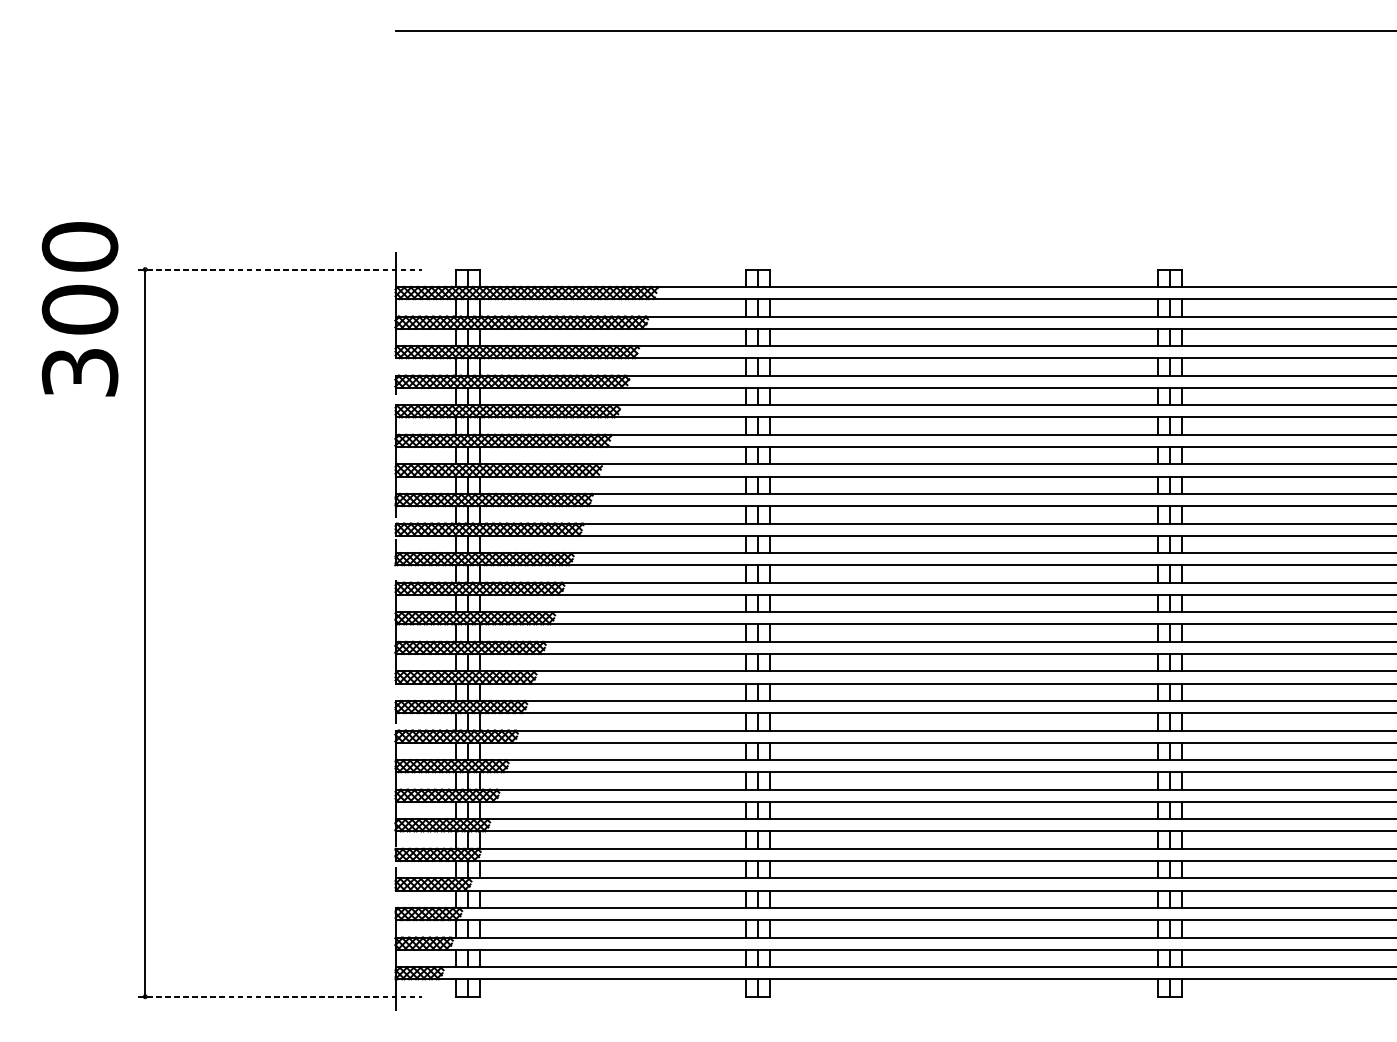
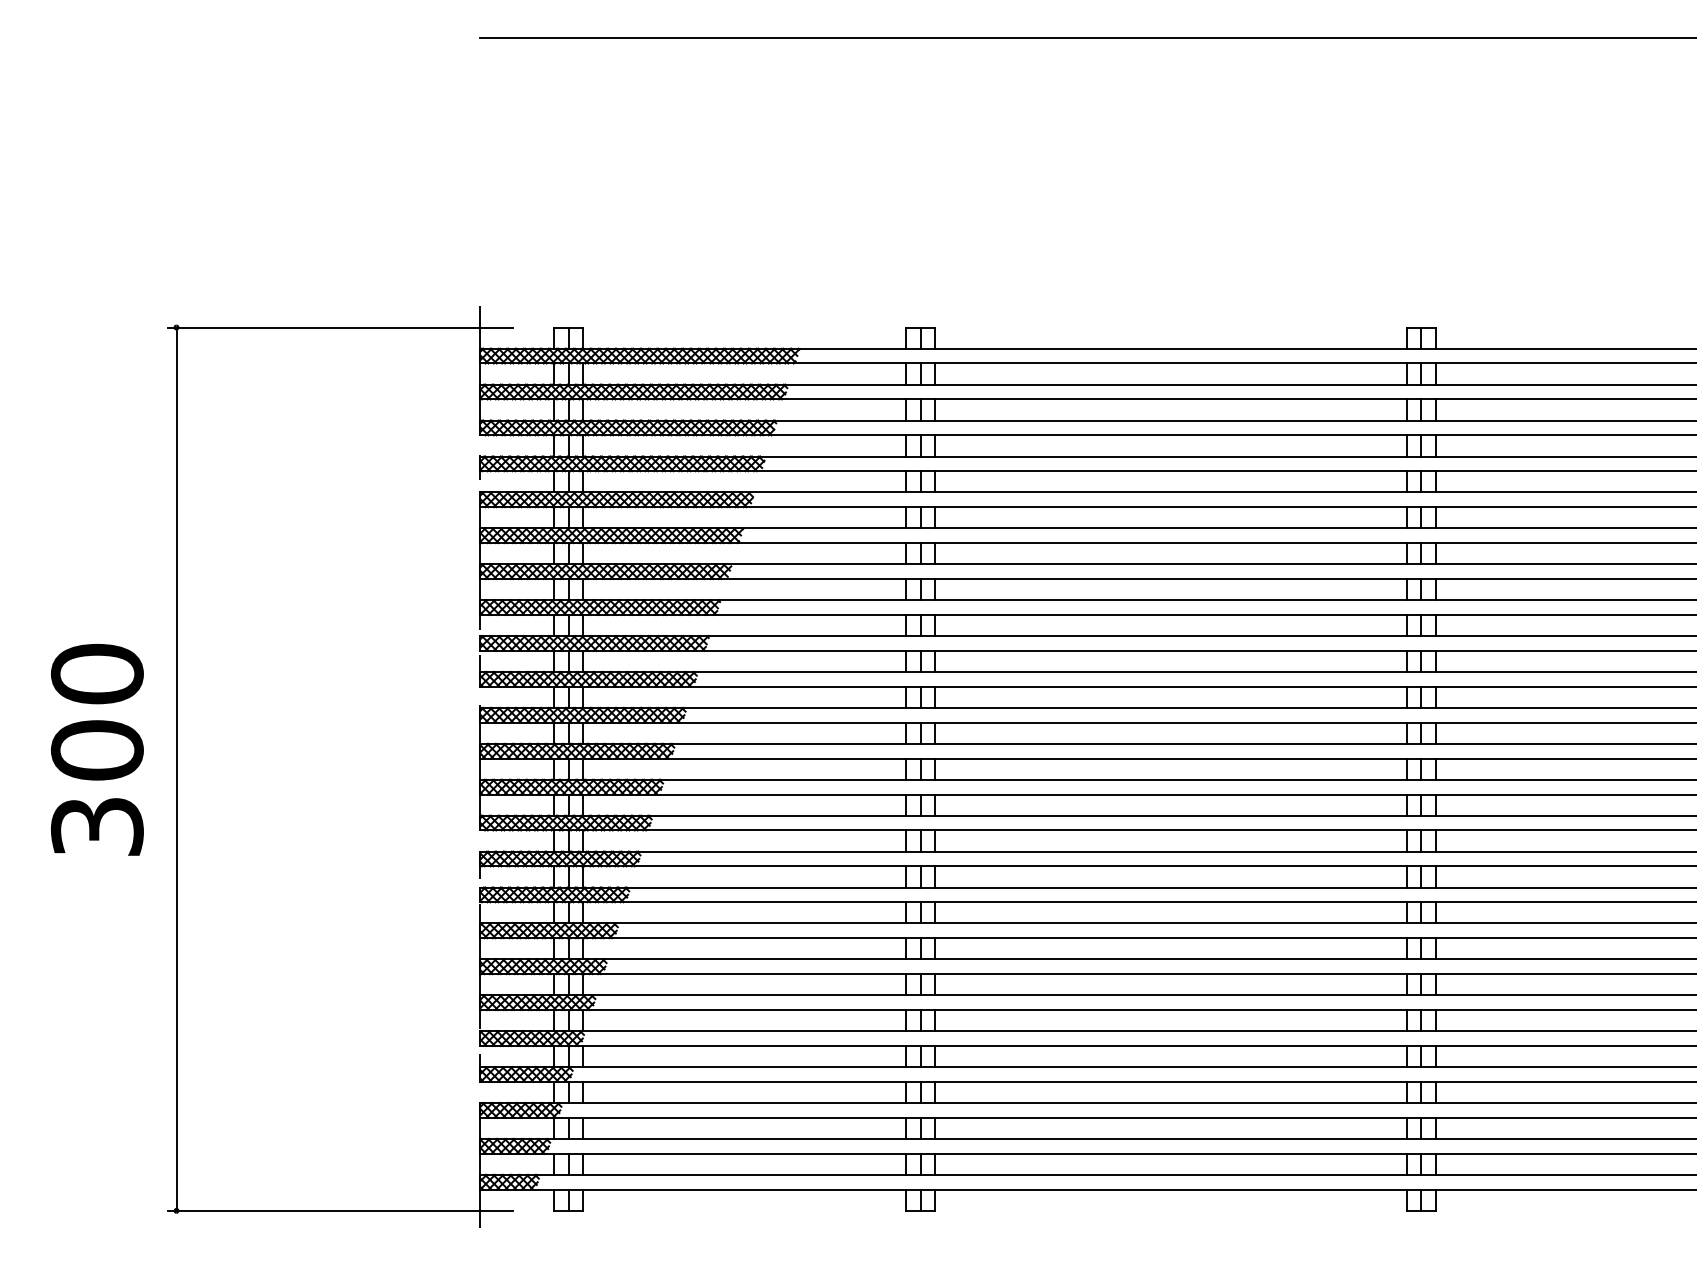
line: (280, 269) -> (340, 327), dashed -> solid
text: (80, 309) -> (97, 749), moved
line: (280, 996) -> (340, 1210), dashed -> solid

